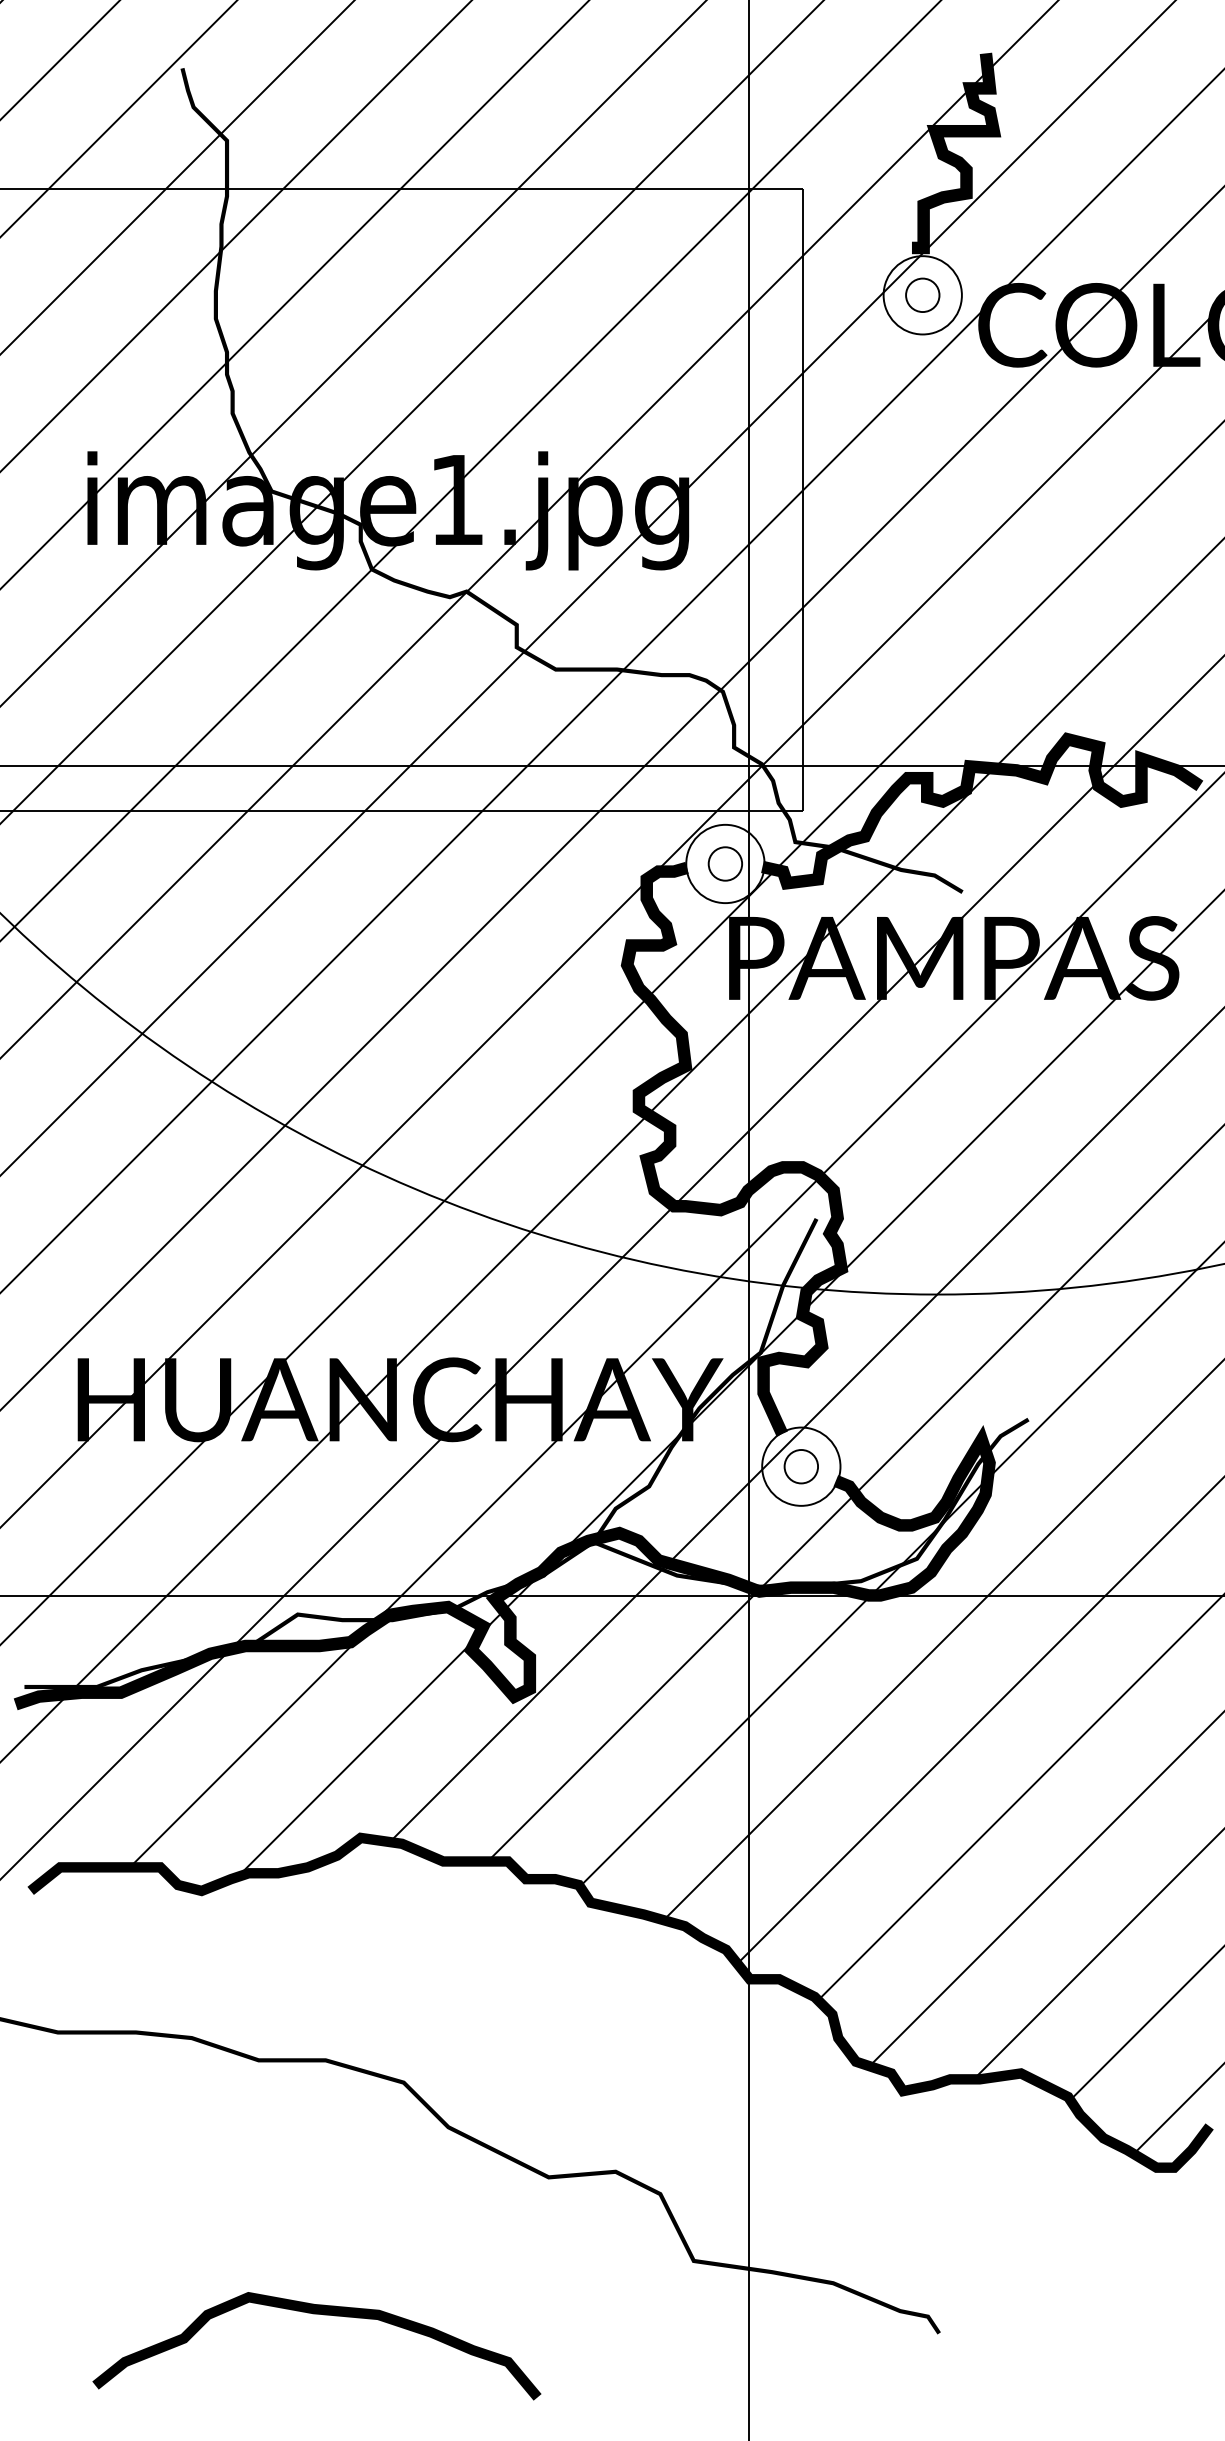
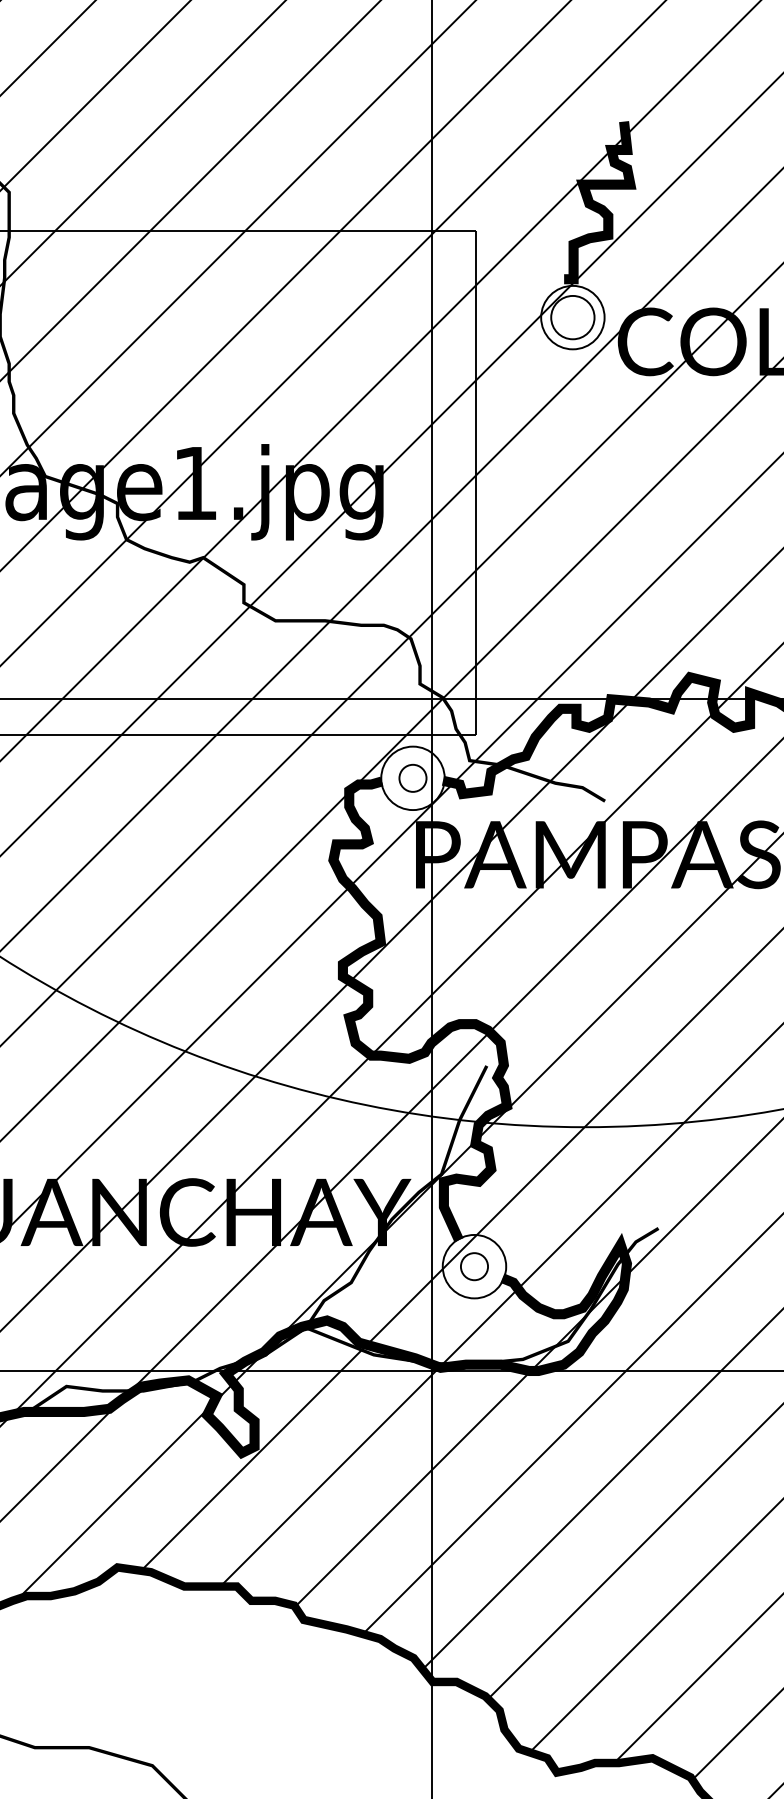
circle: (922, 295) -> (572, 317), size x1.6

